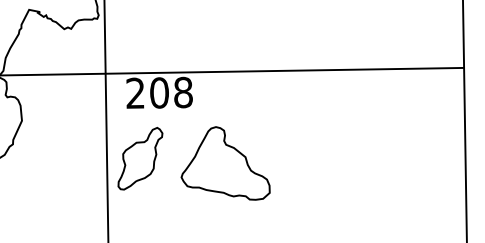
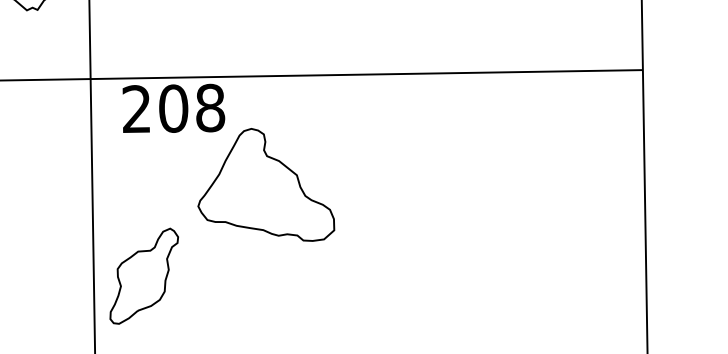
part: (140, 158) -> (144, 275), moved
part: (225, 163) -> (266, 184), moved

